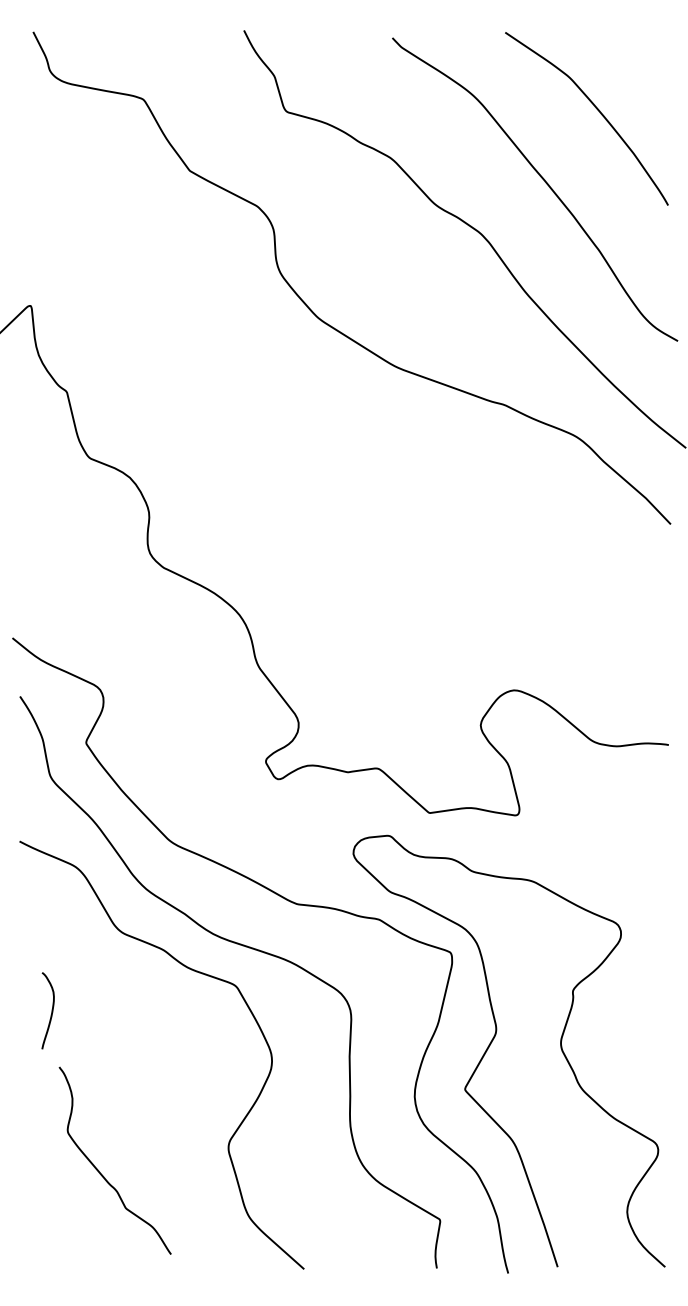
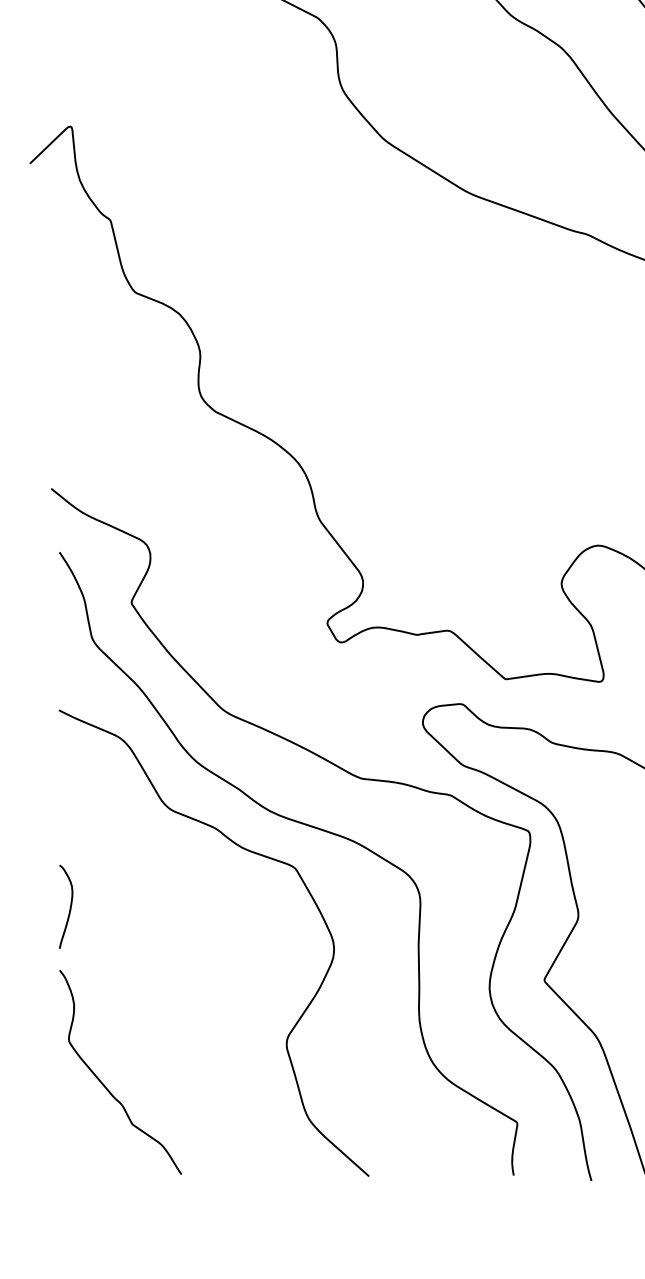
curve: (51, 1010) -> (69, 906), moved
curve: (99, 1170) -> (103, 1082), moved

